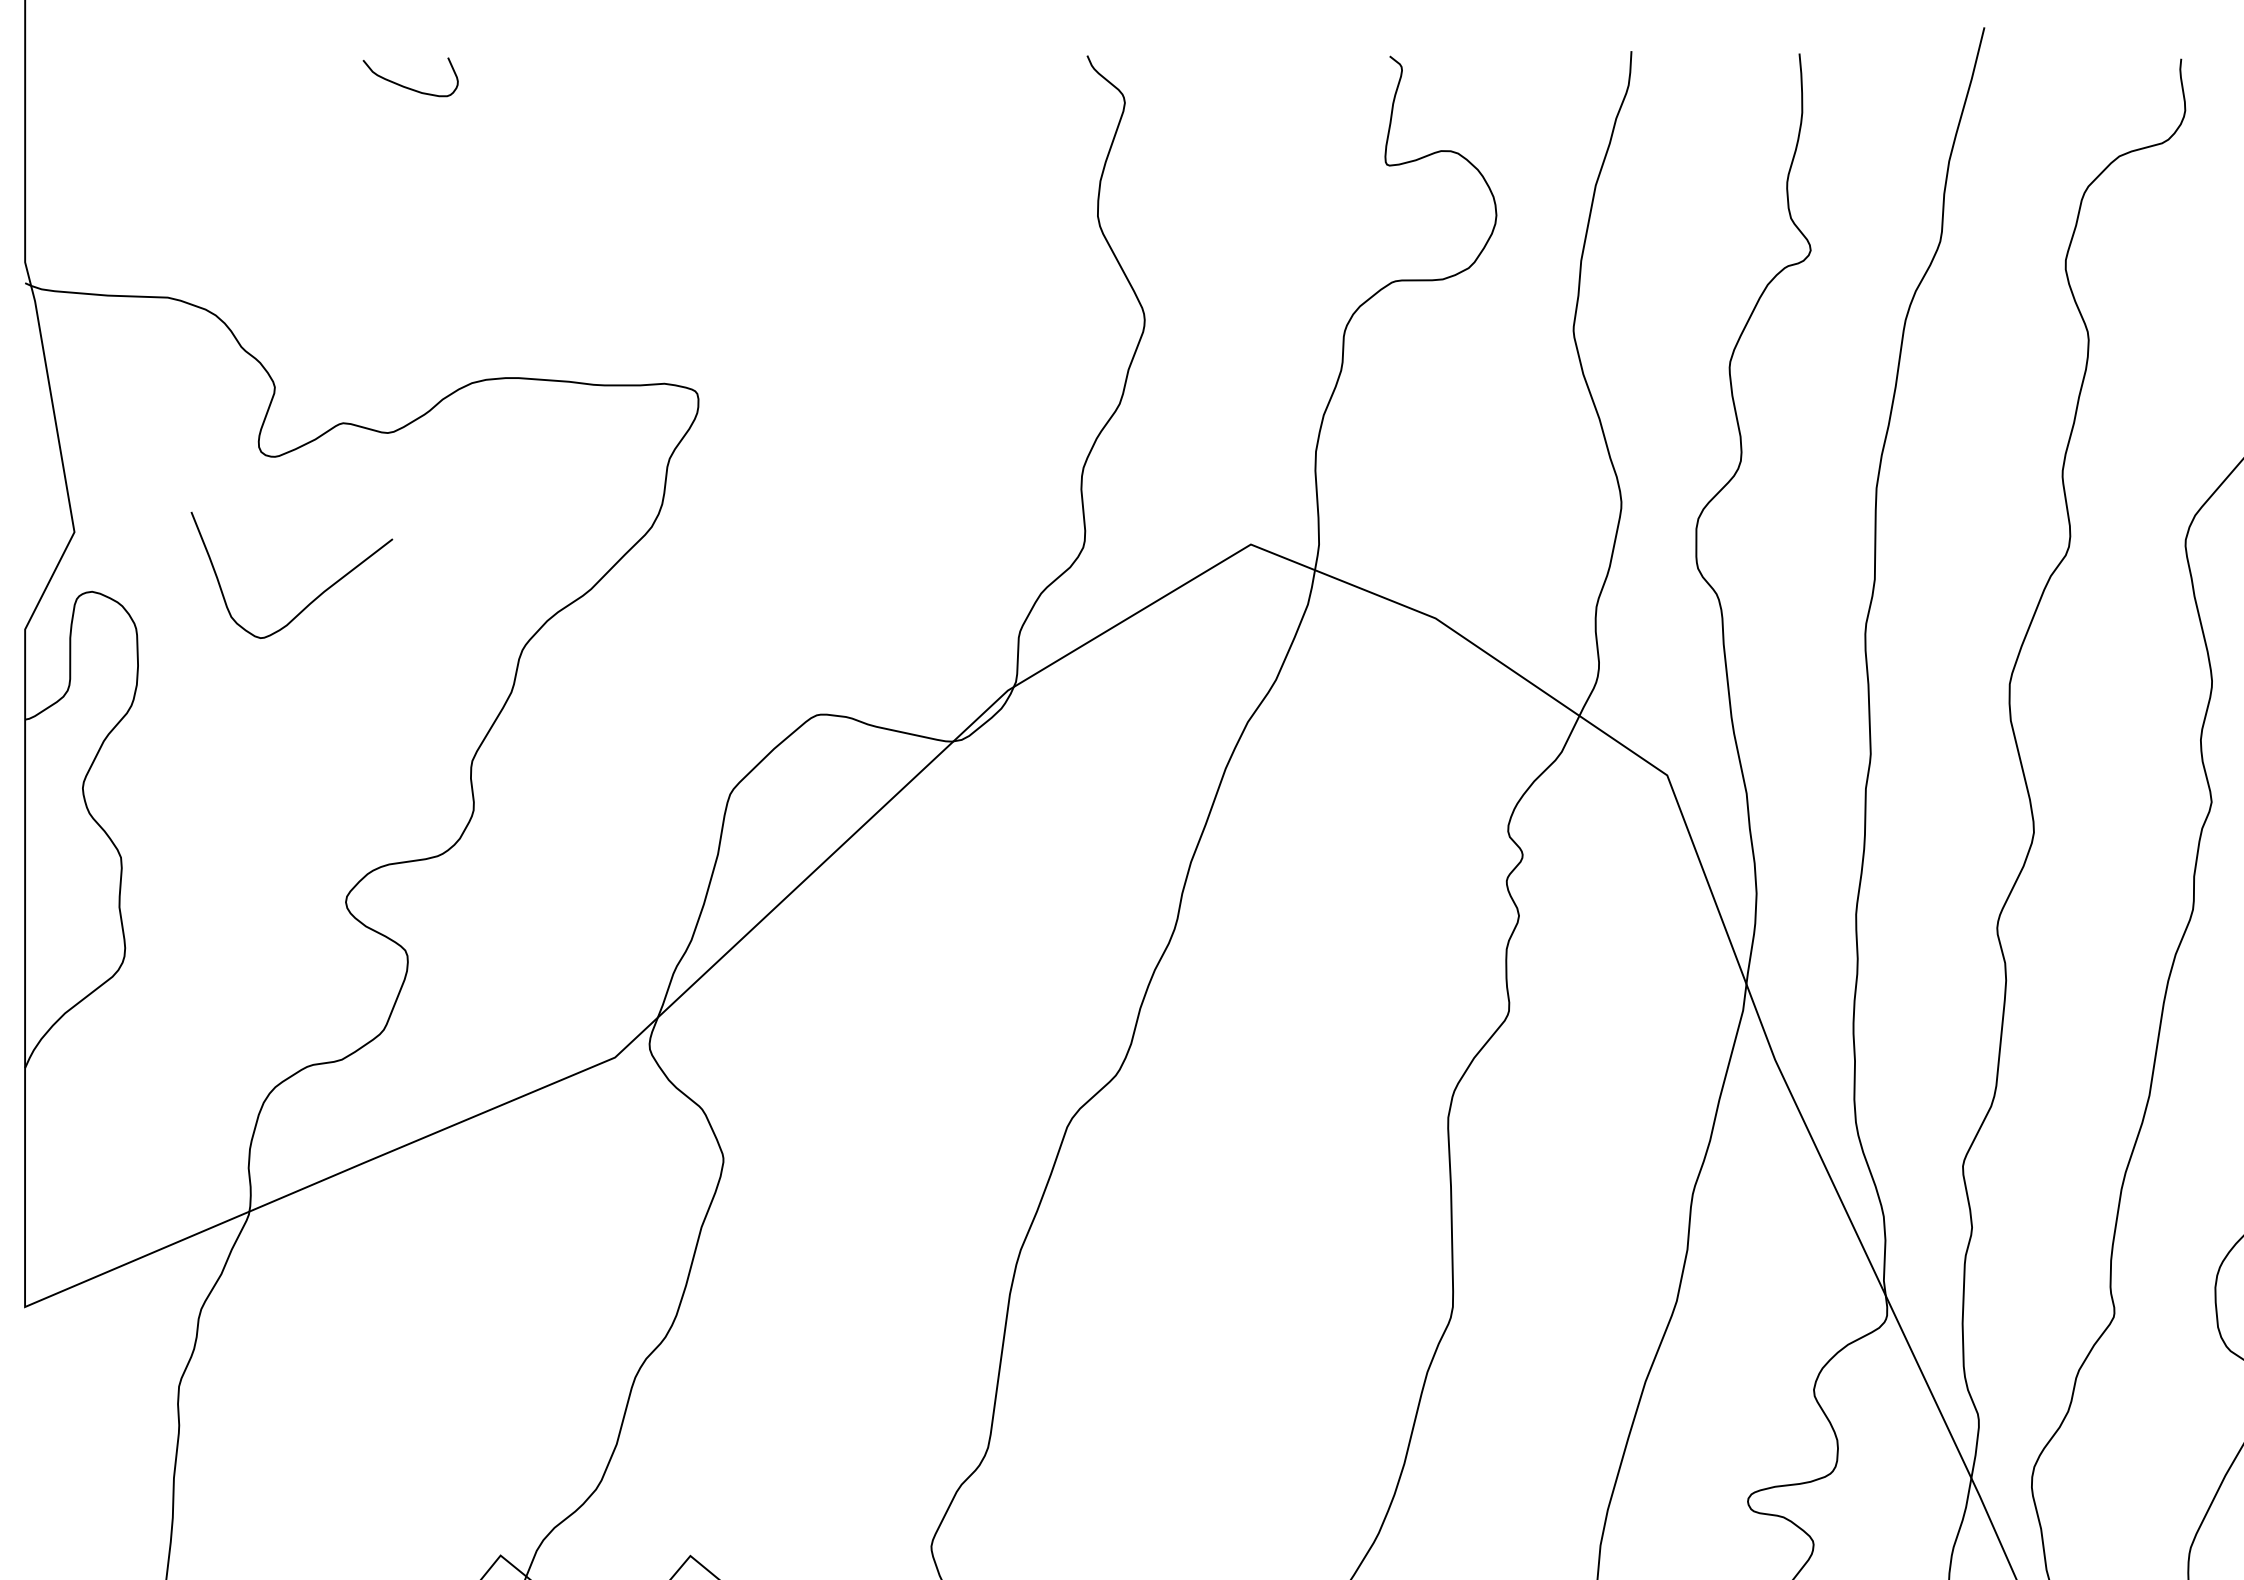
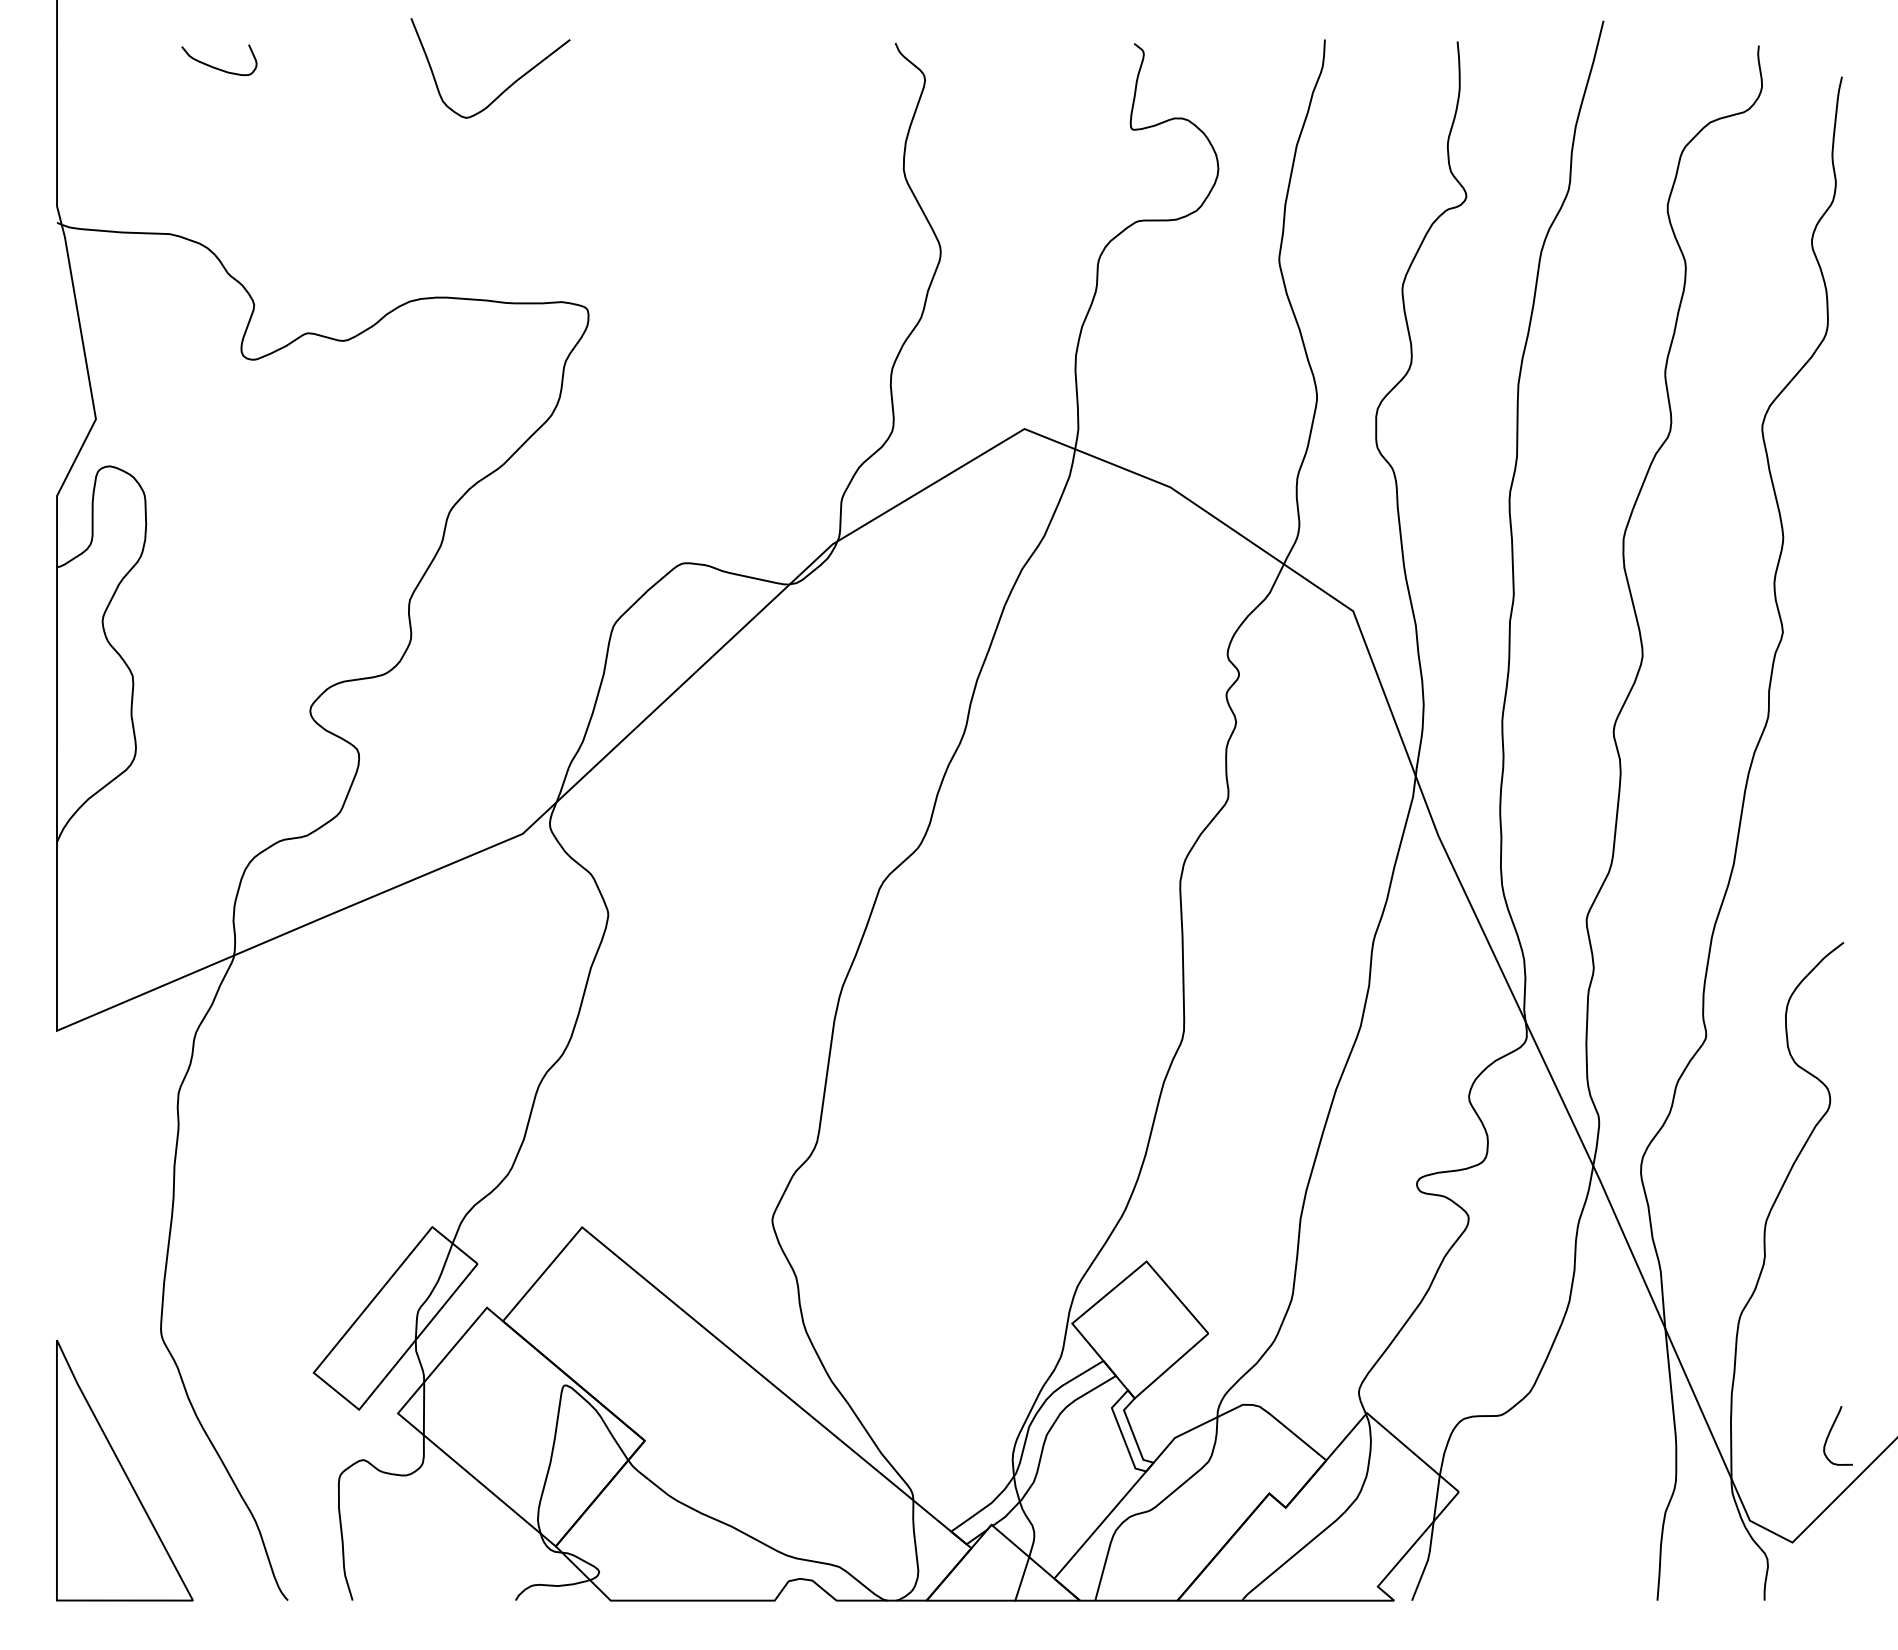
curve: (407, 86) -> (216, 67), moved
curve: (314, 598) -> (508, 86), moved

